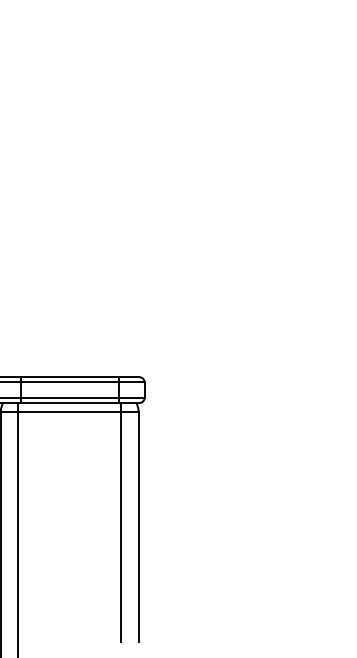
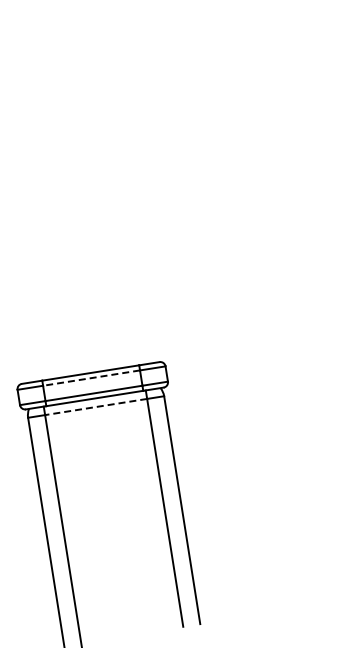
line: (69, 382) -> (91, 378), solid -> dashed
line: (69, 411) -> (95, 406), solid -> dashed

